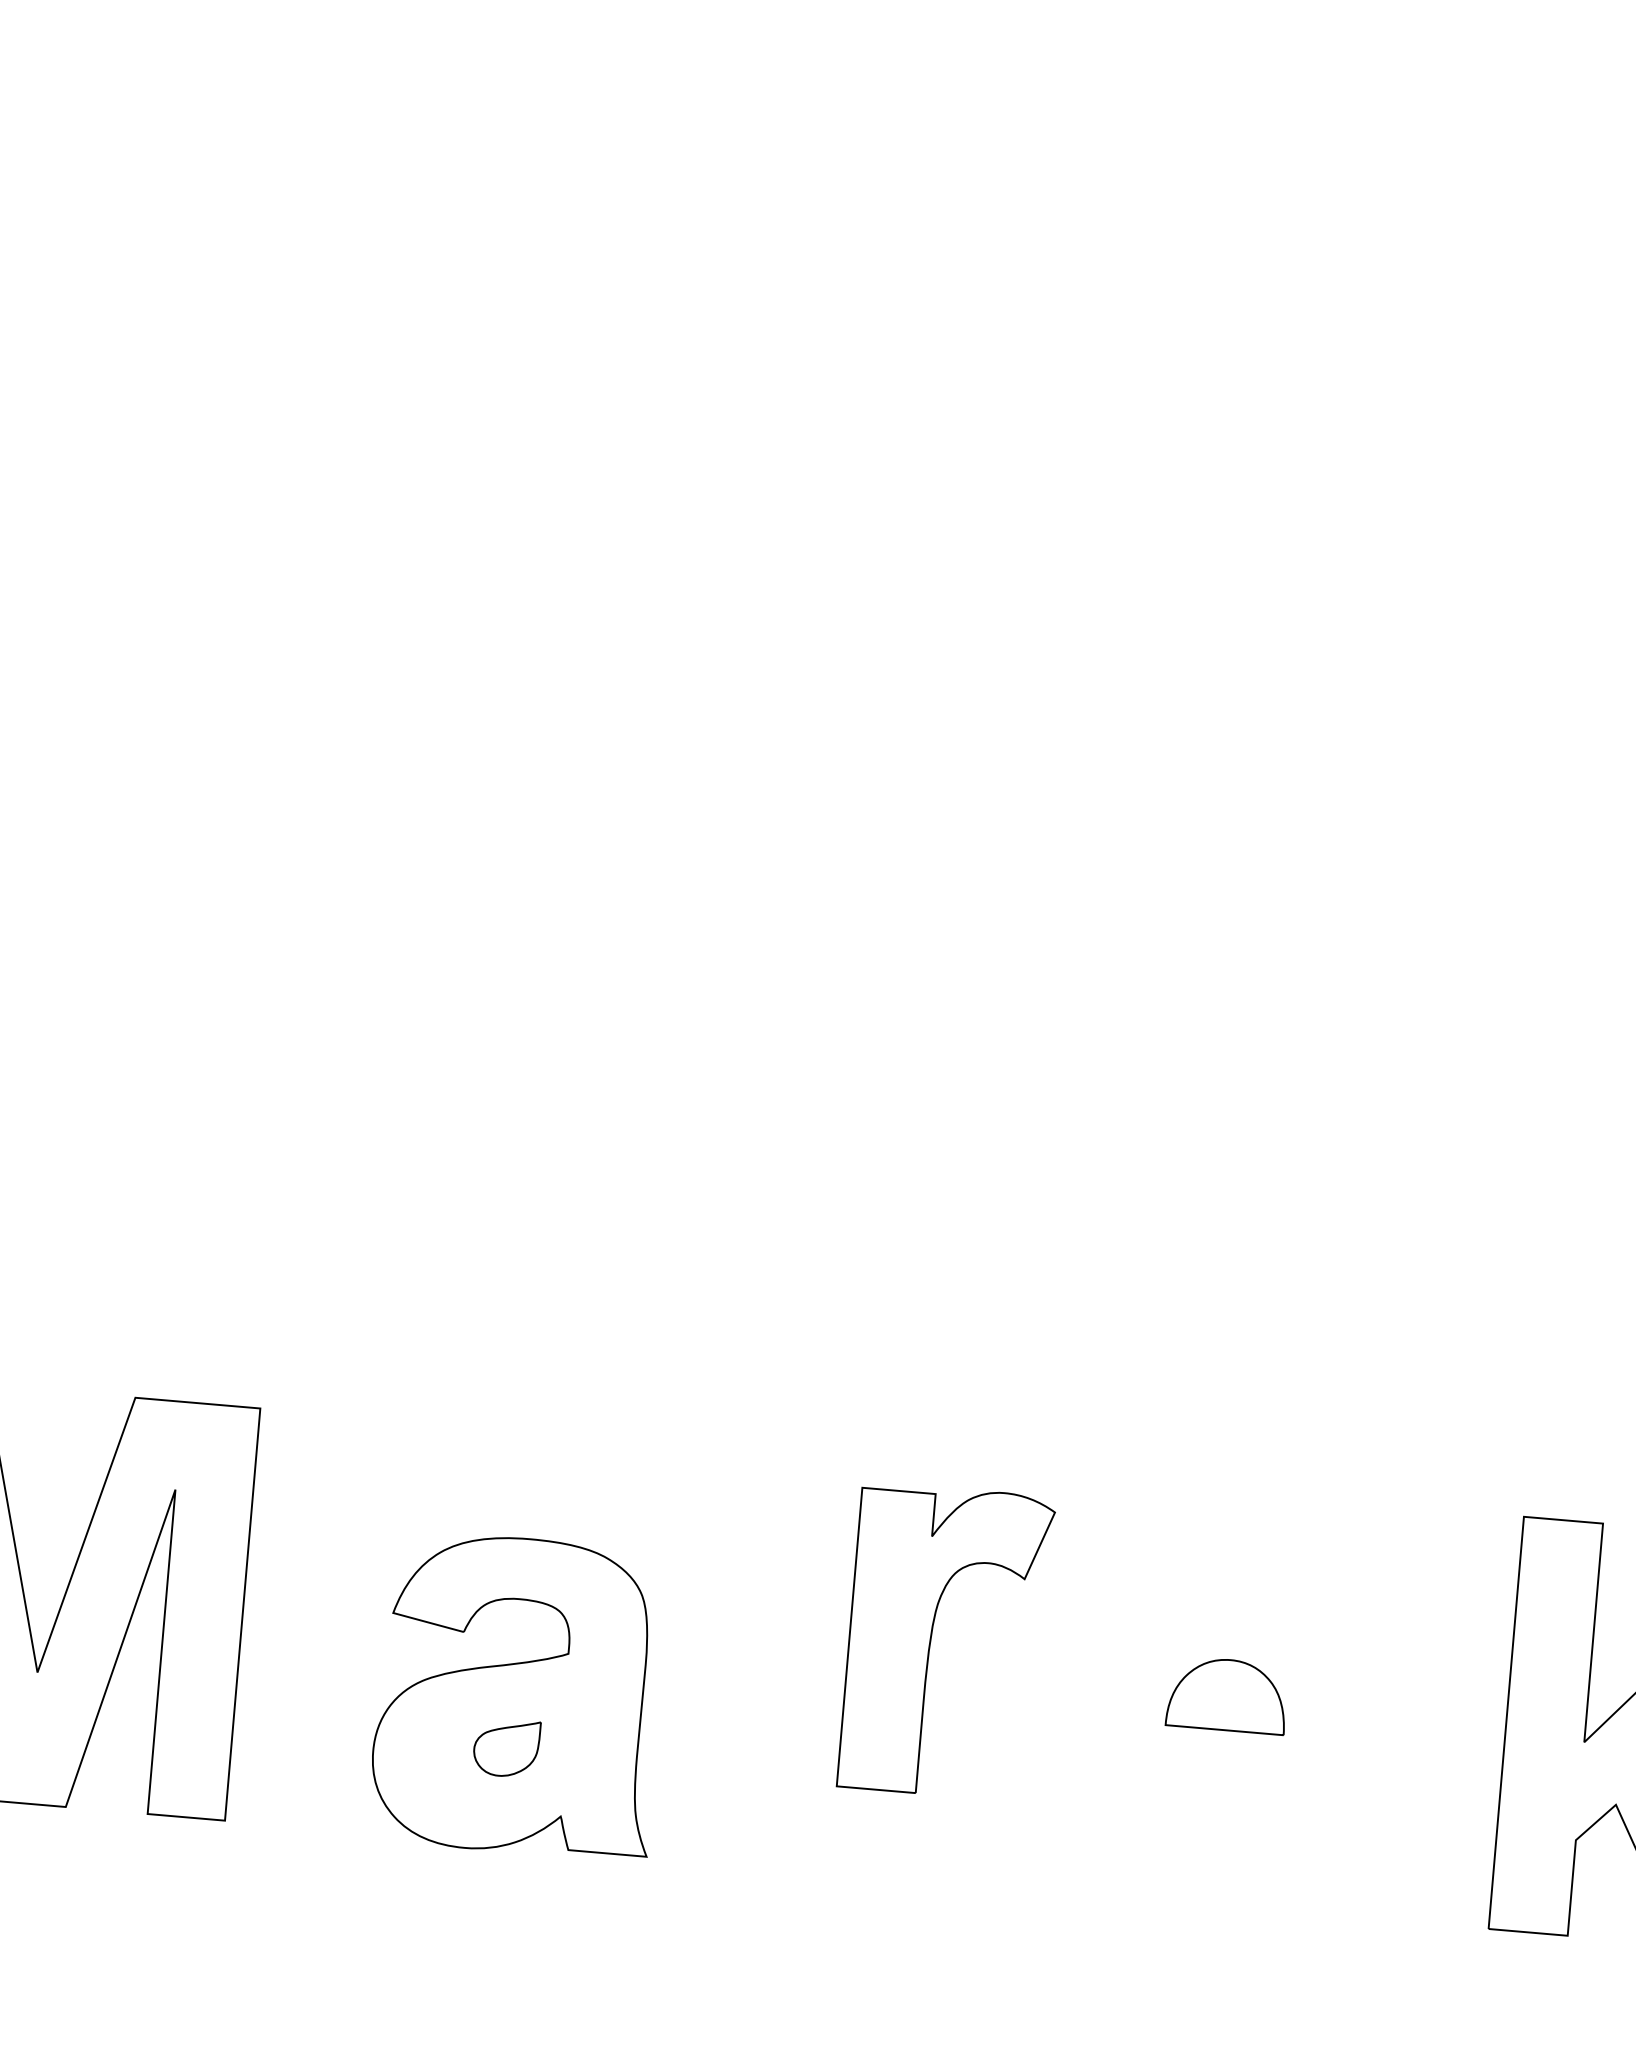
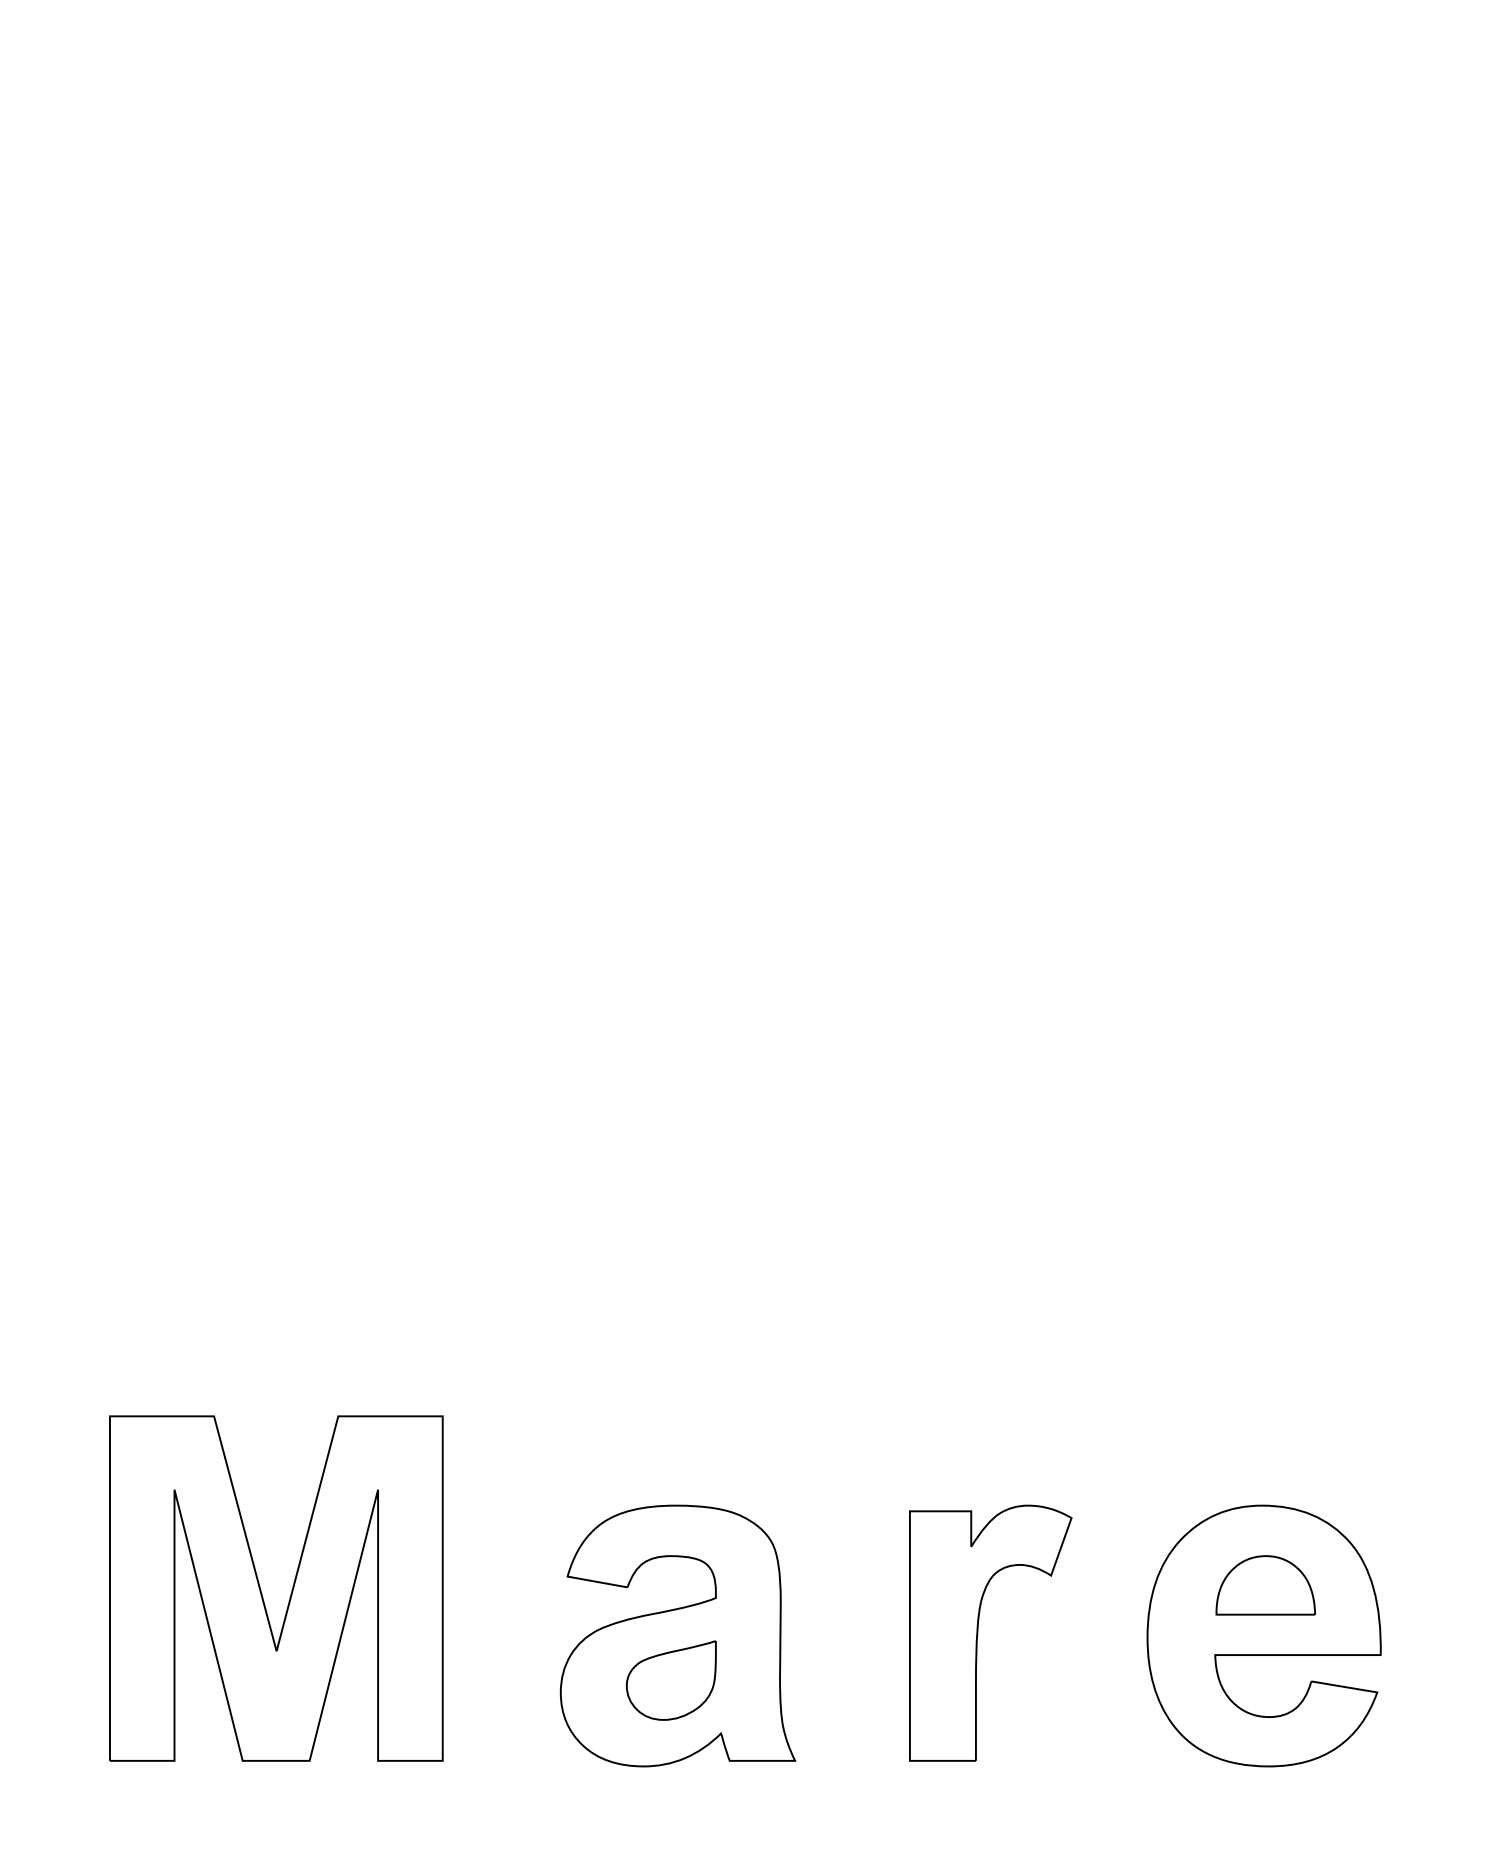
part: (931, 1639) -> (978, 1632), moved
part: (505, 1747) -> (670, 1680), size x1.67
part: (1219, 1754) -> (1263, 1635), added

